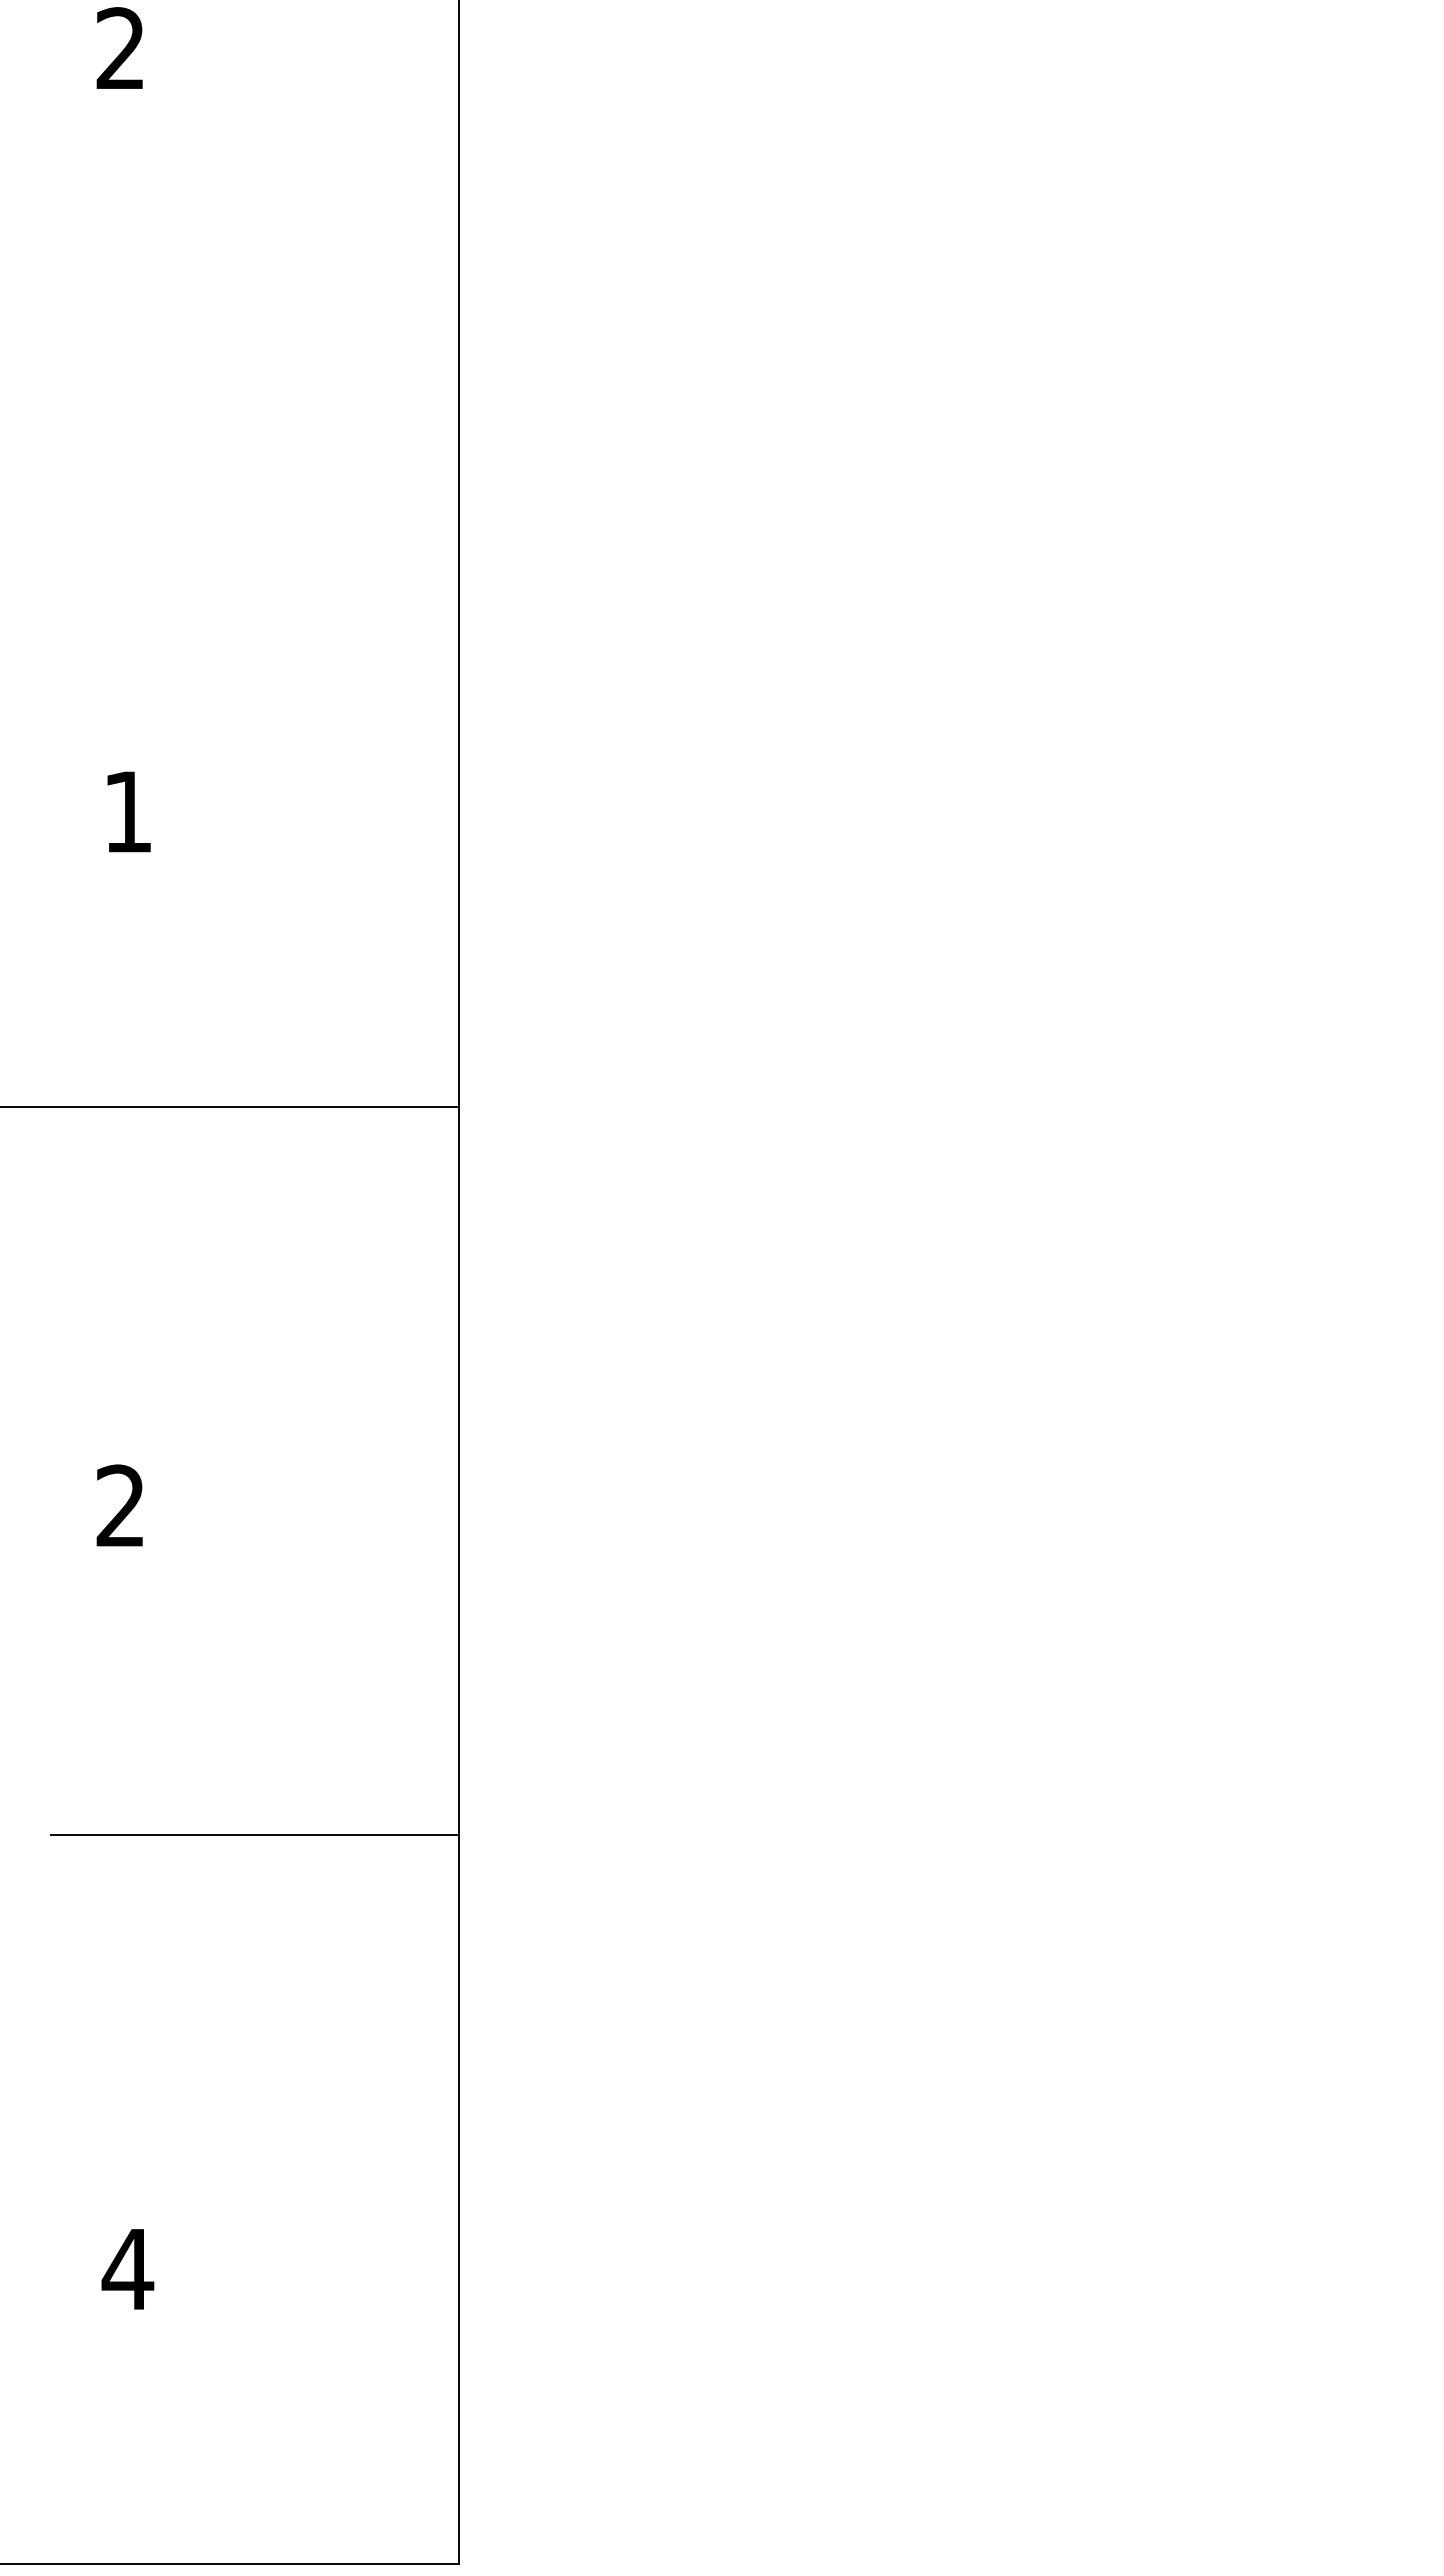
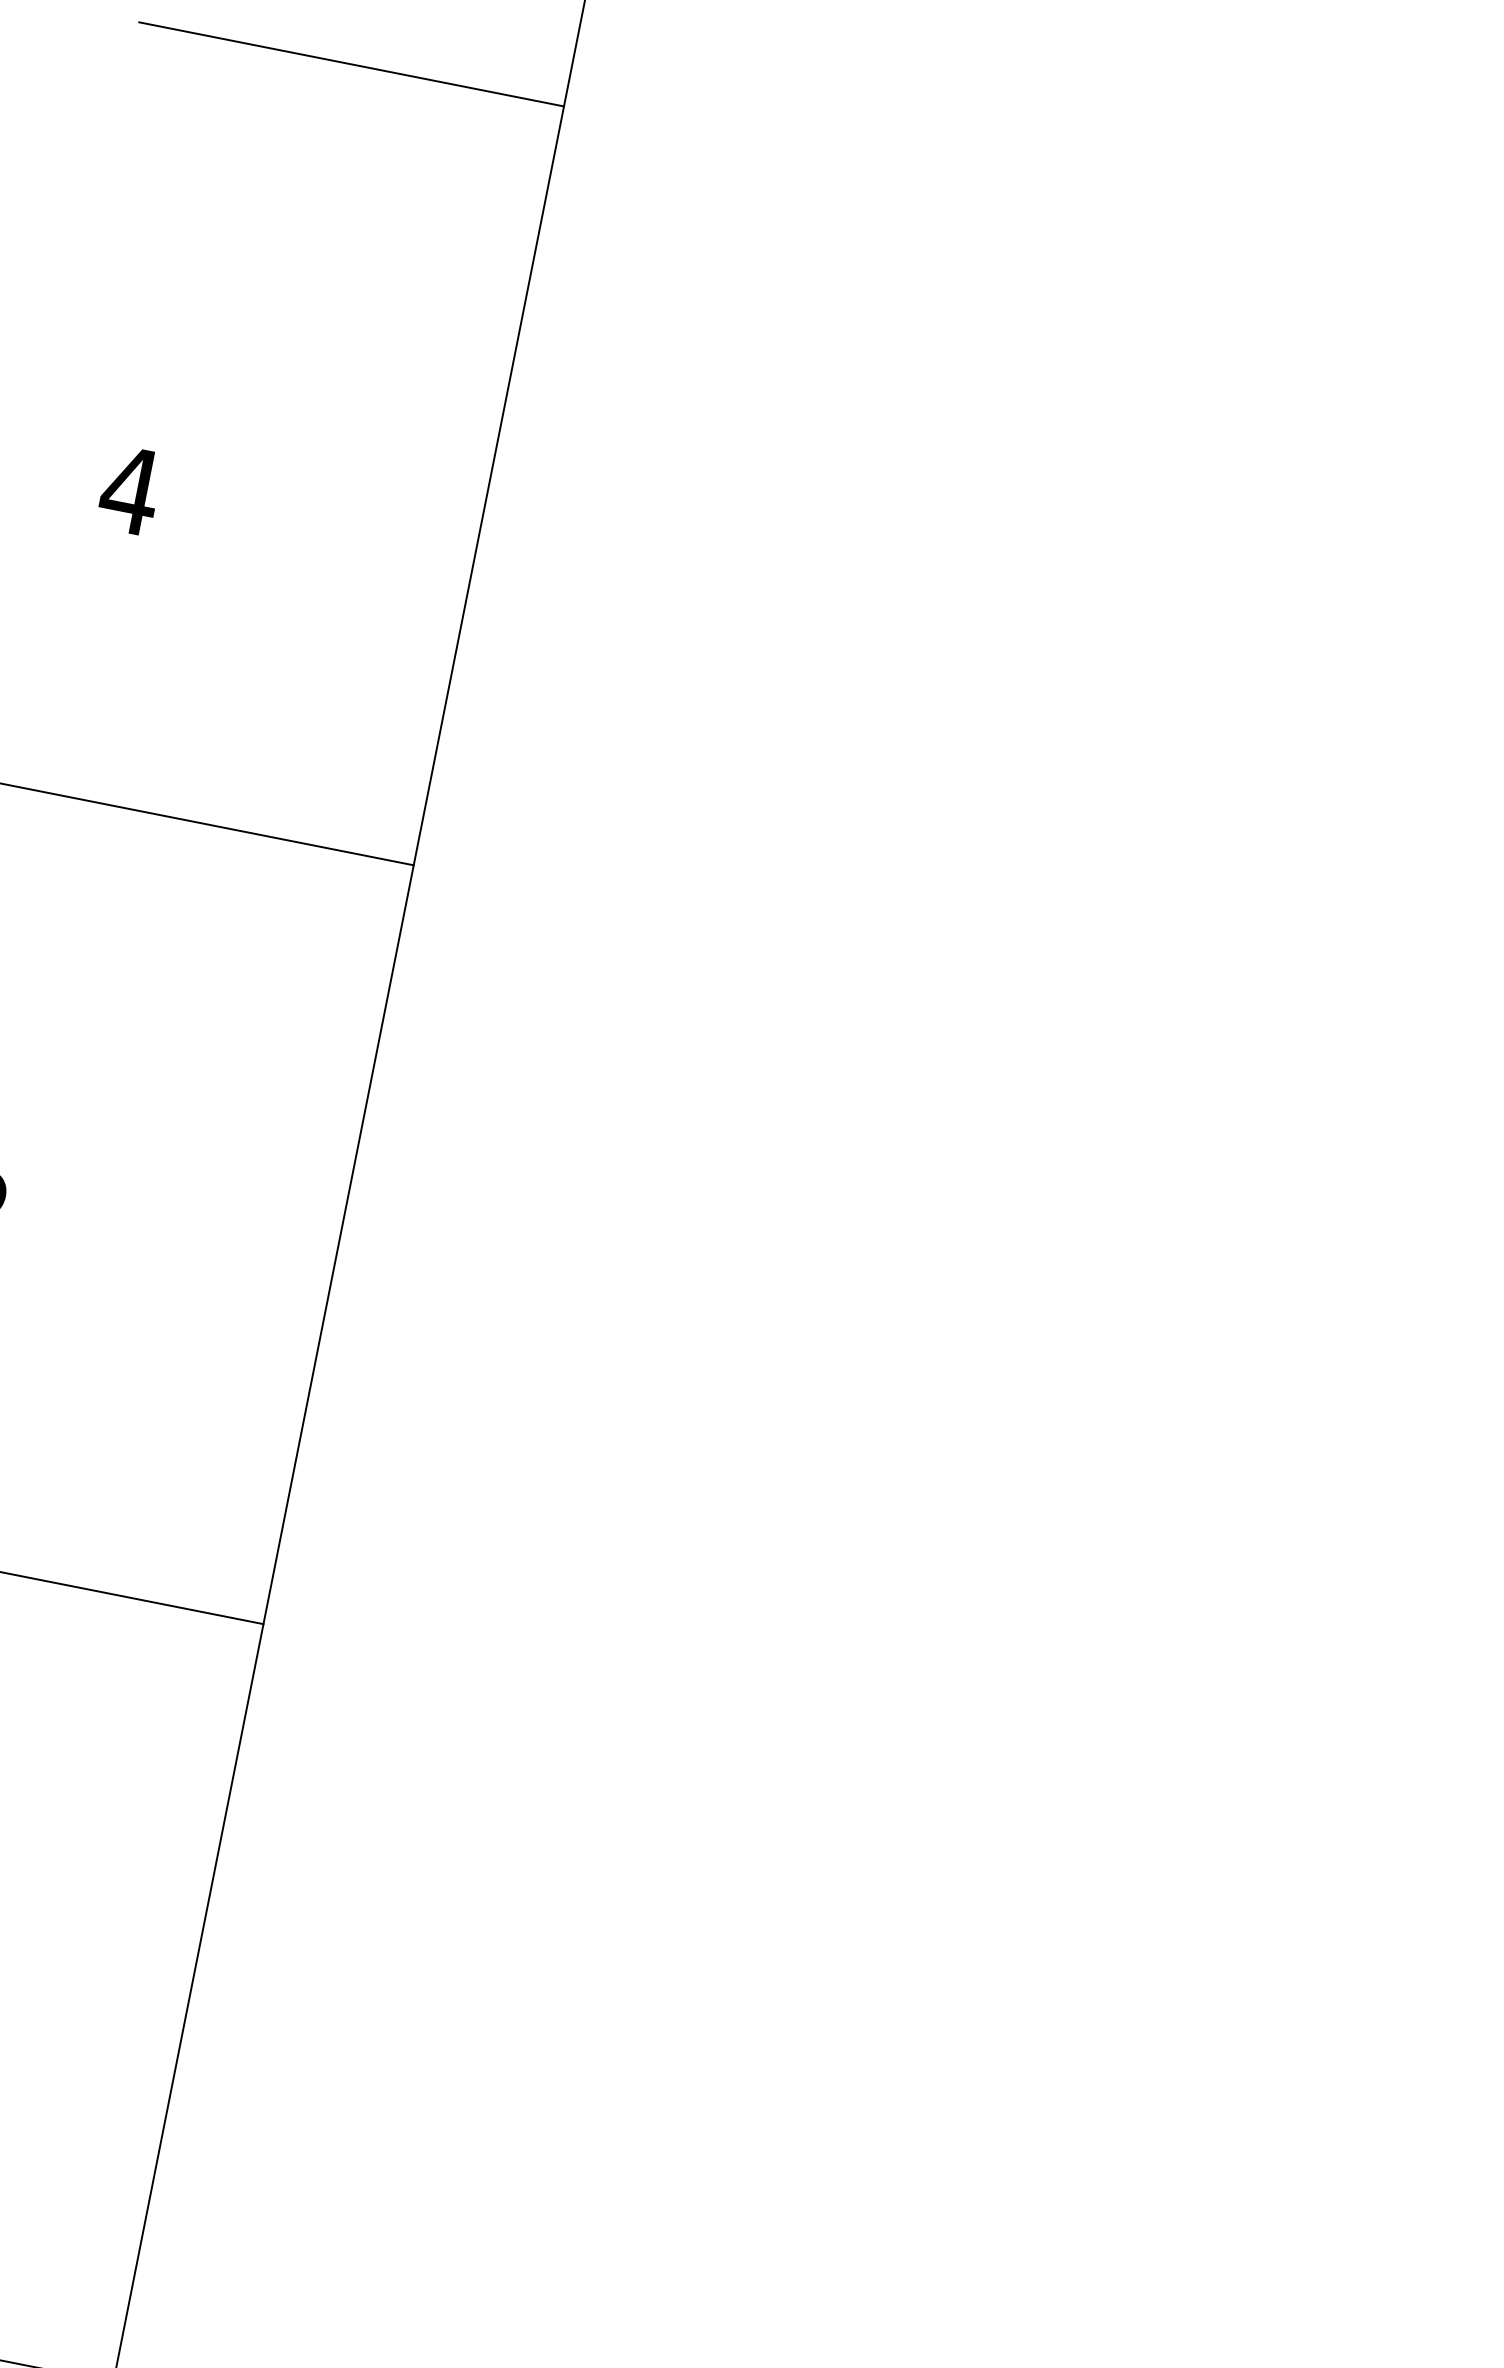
line: (254, 377) -> (351, 64), added
text: (127, 811) -> (129, 489), 1 -> 4

